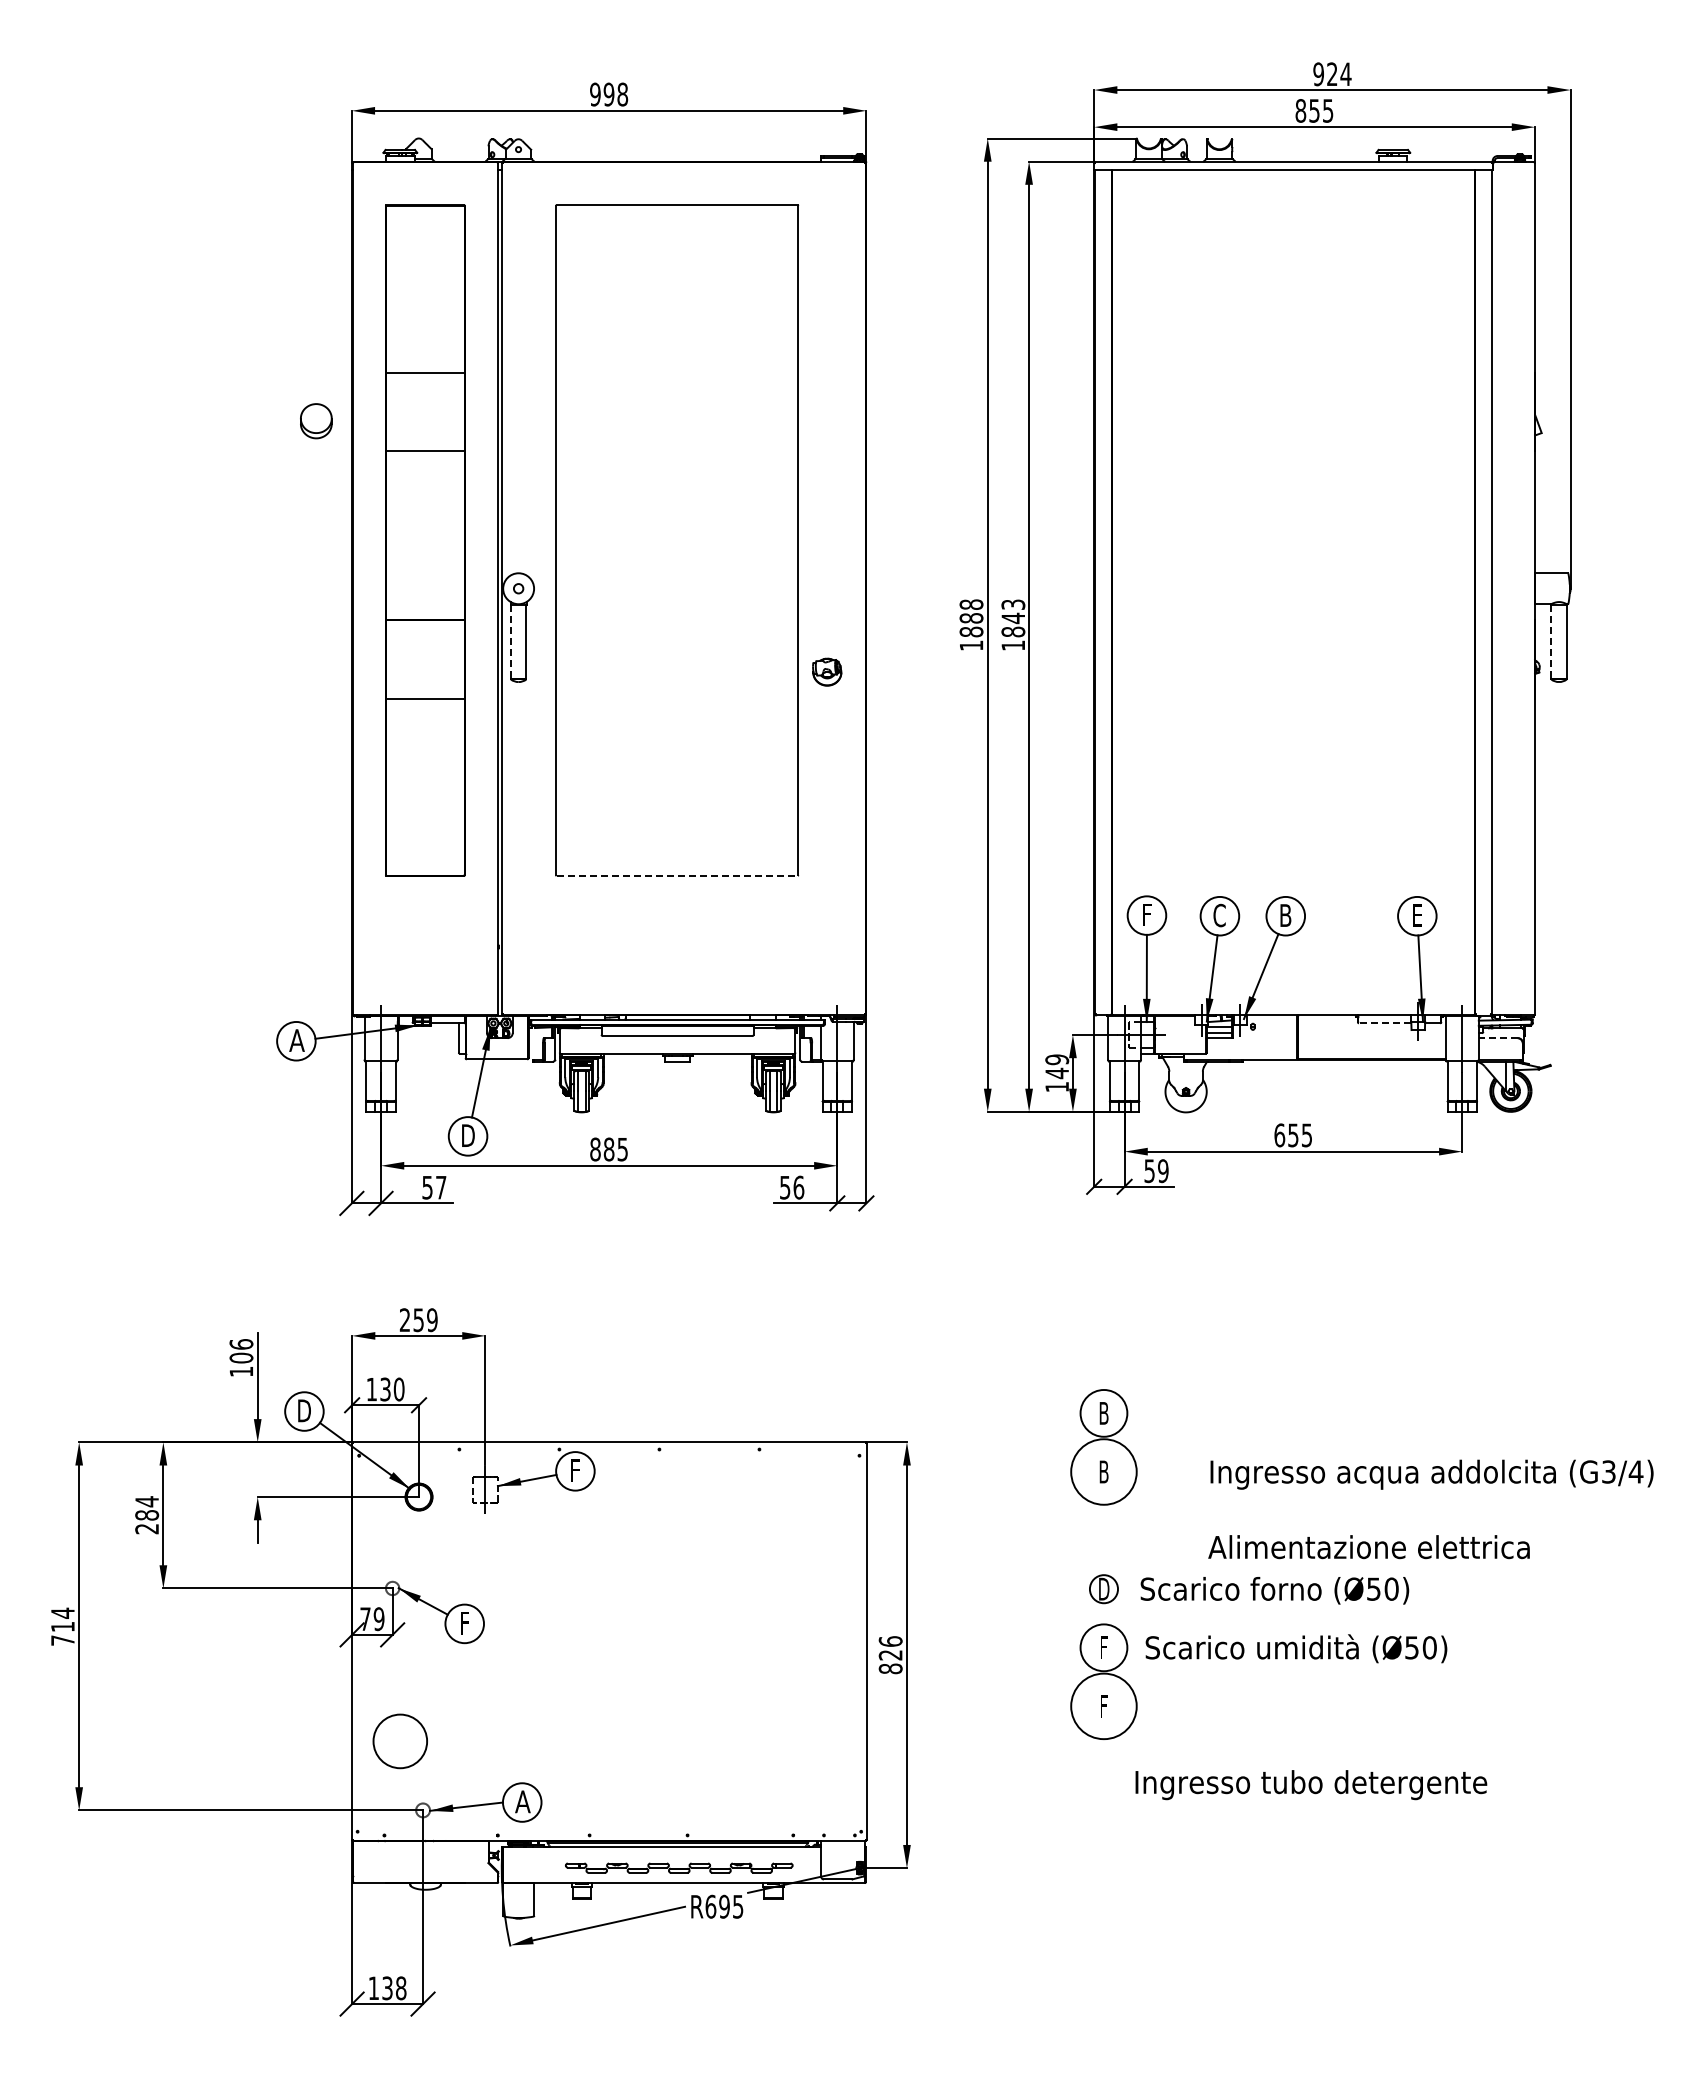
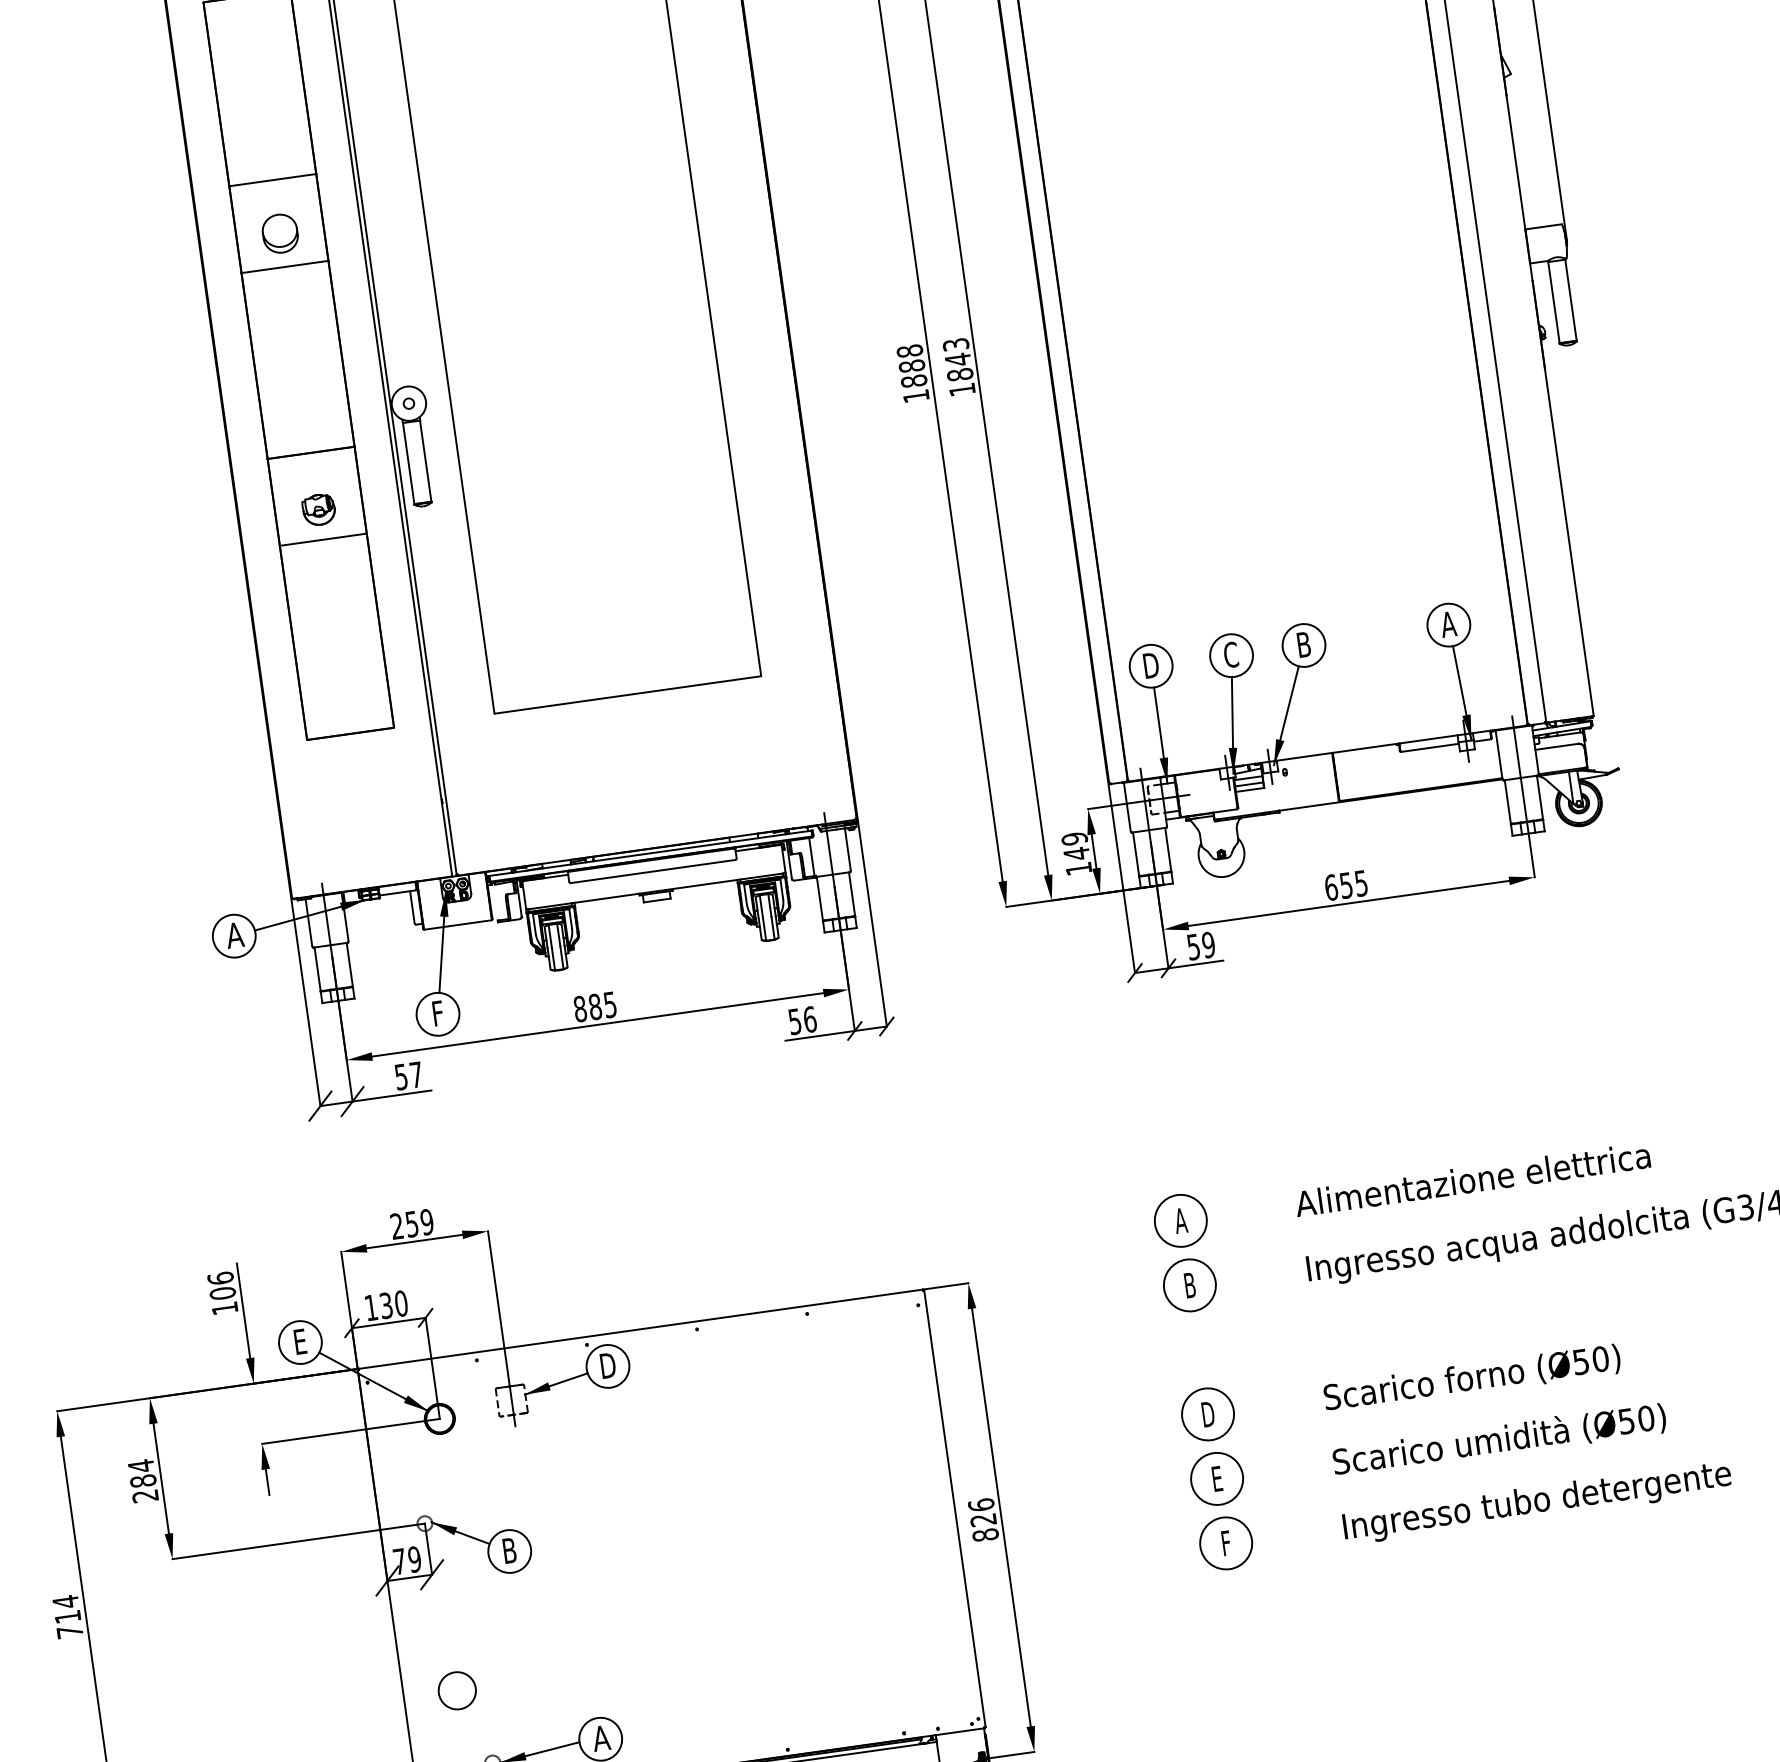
part: (316, 421) -> (280, 233), moved
line: (510, 642) -> (408, 464), dashed -> solid
line: (1551, 642) -> (1554, 303), dashed -> solid
part: (827, 671) -> (319, 509), moved
line: (677, 875) -> (628, 694), dashed -> solid
text: (1146, 914) -> (1150, 665), F -> D
text: (1416, 915) -> (1447, 624), E -> A
line: (1384, 1023) -> (1429, 748), dashed -> solid
line: (1497, 1038) -> (1556, 747), dashed -> solid
text: (468, 1135) -> (438, 1013), D -> F
text: (304, 1410) -> (300, 1341), D -> E
text: (1103, 1413) -> (1180, 1221), B -> A
text: (575, 1470) -> (607, 1365), F -> D
circle: (1103, 1471) -> (1189, 1284), size x0.71
text: (1368, 1547) -> (1472, 1180), moved
circle: (1103, 1588) -> (1207, 1413), size x1.67
text: (1274, 1590) -> (1471, 1378), moved
text: (464, 1622) -> (509, 1549), F -> B
text: (1103, 1647) -> (1216, 1478), F -> E
text: (1296, 1648) -> (1499, 1439), moved
circle: (1103, 1705) -> (1225, 1542), size x0.71
circle: (400, 1741) -> (457, 1690), size x0.62
text: (1311, 1785) -> (1537, 1503), moved

